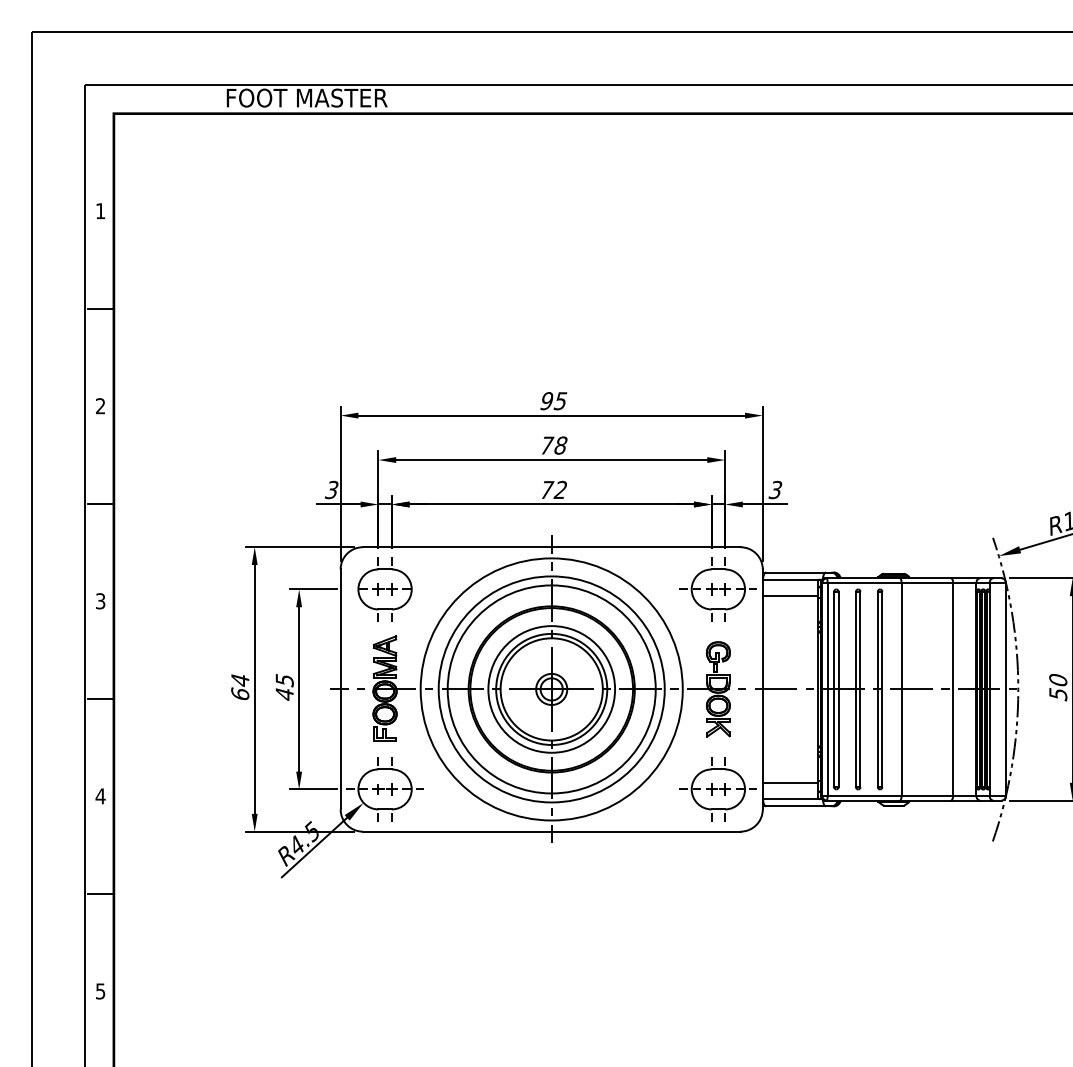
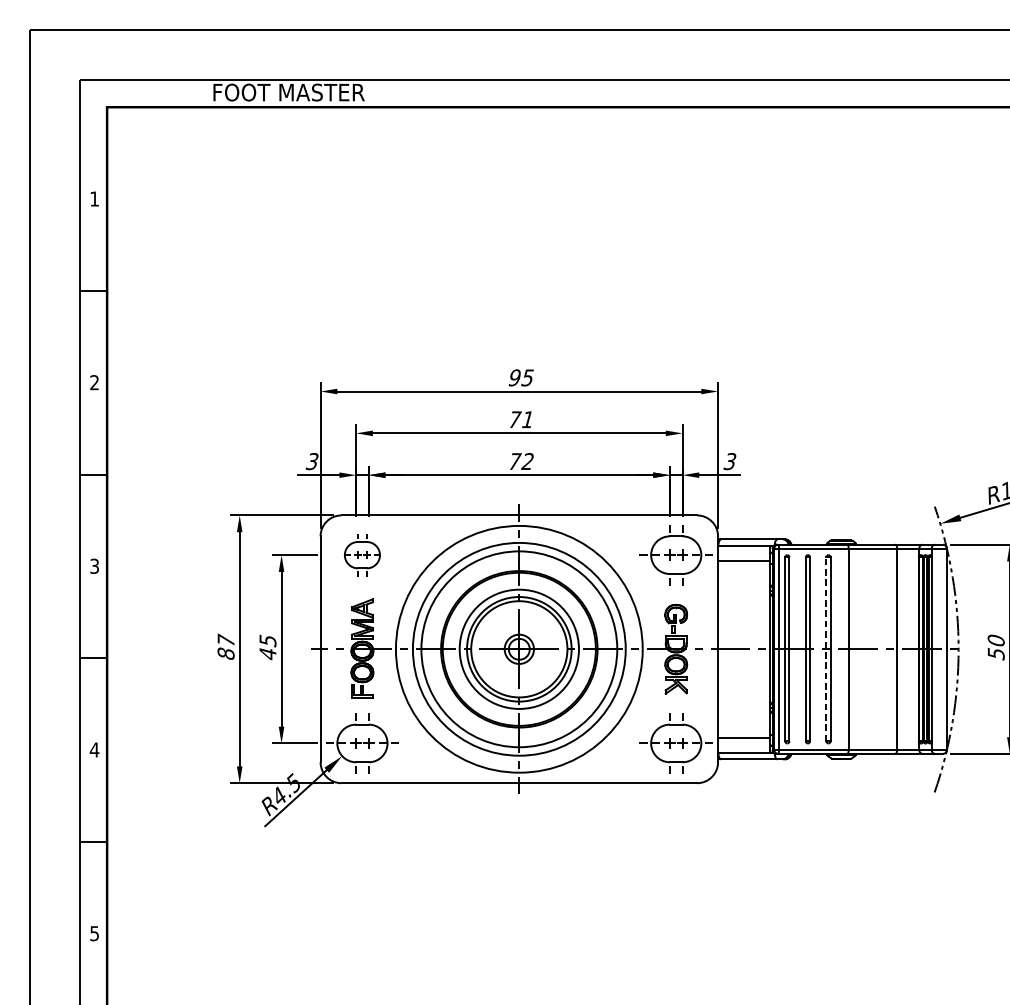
text: (560, 445) -> (527, 419), 78 -> 71
part: (384, 589) -> (361, 555), size x0.7
text: (240, 686) -> (226, 646), 64 -> 87
line: (877, 689) -> (826, 649), solid -> dashed

